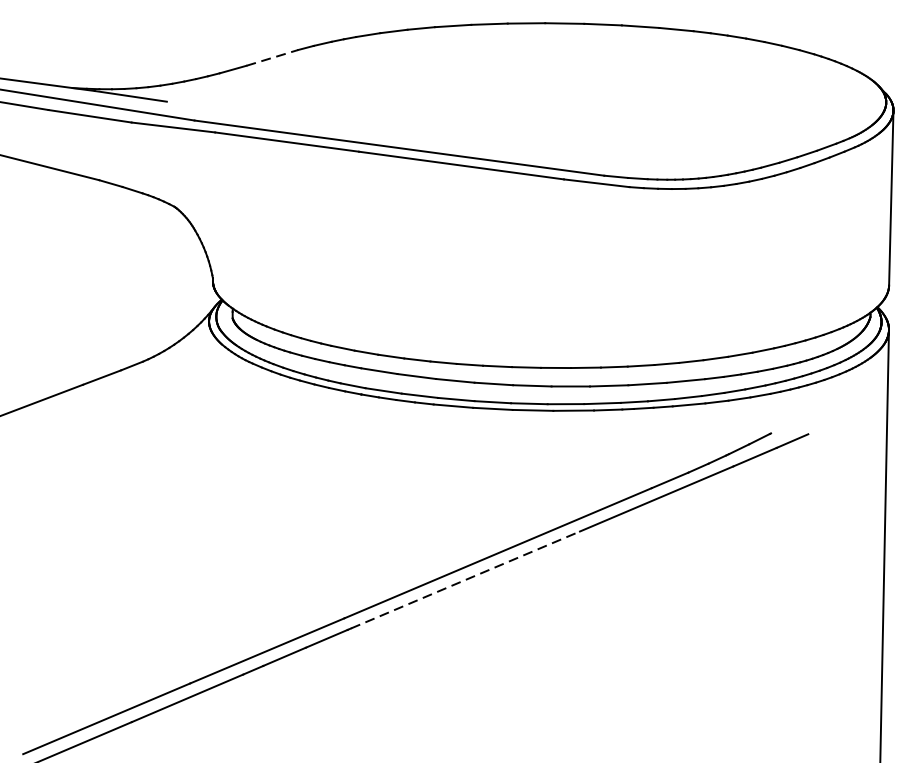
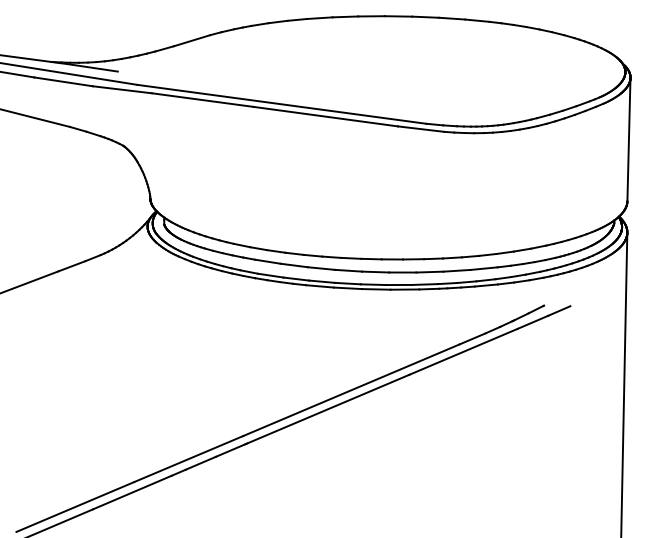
line: (272, 57) -> (192, 40), dashed -> solid
line: (465, 580) -> (328, 409), dashed -> solid

